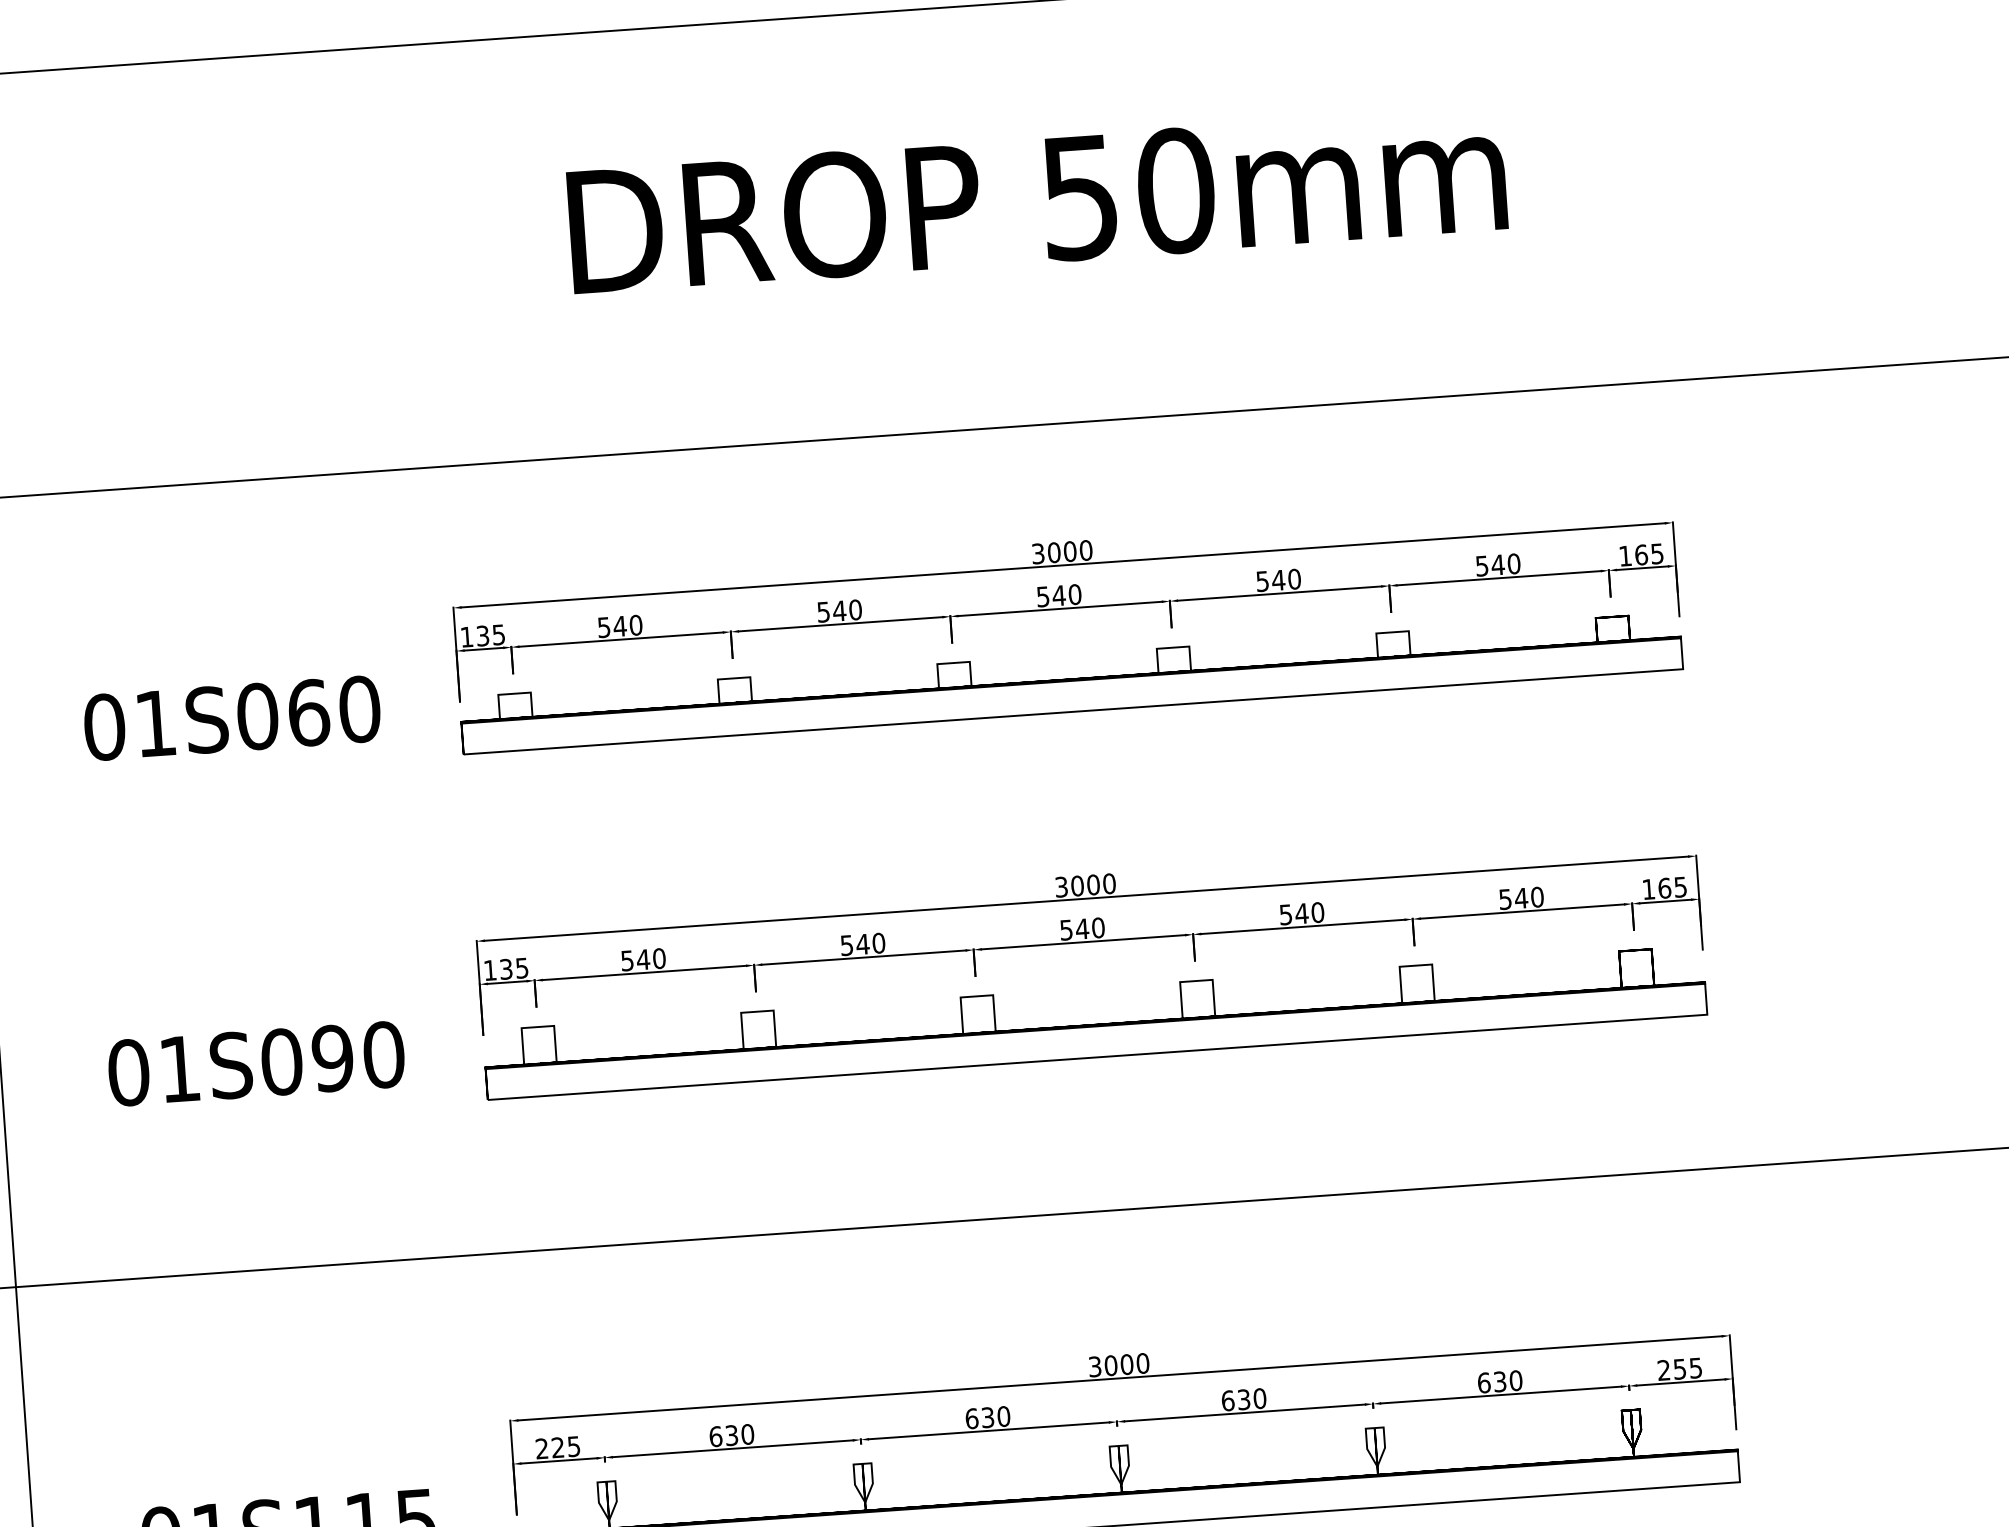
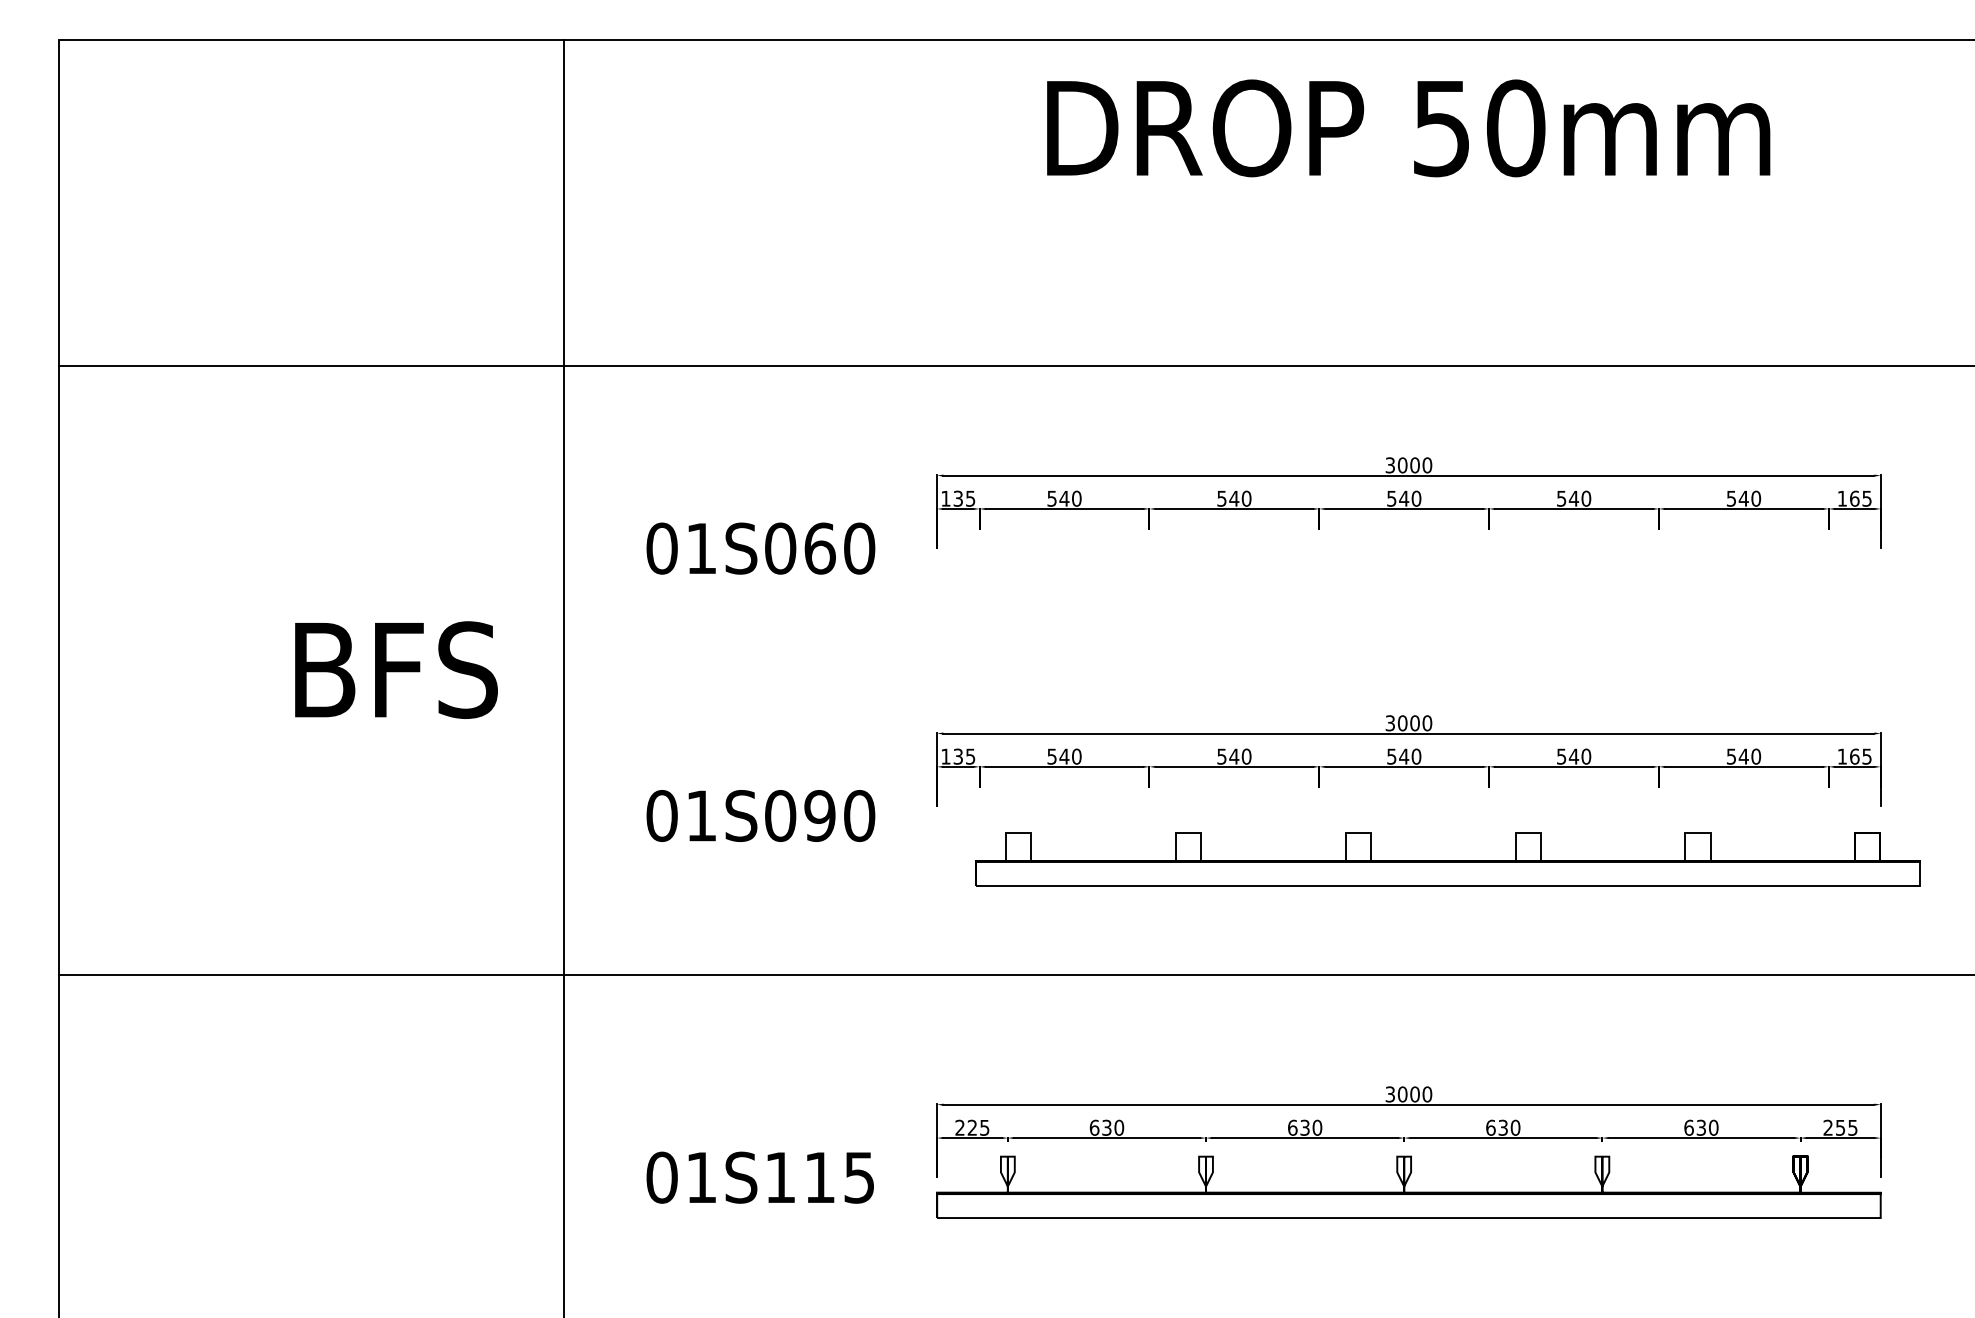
text: (1037, 200) -> (1408, 128), moved
curve: (1070, 681) -> (1408, 565), removed
curve: (1094, 1024) -> (1447, 860), moved

